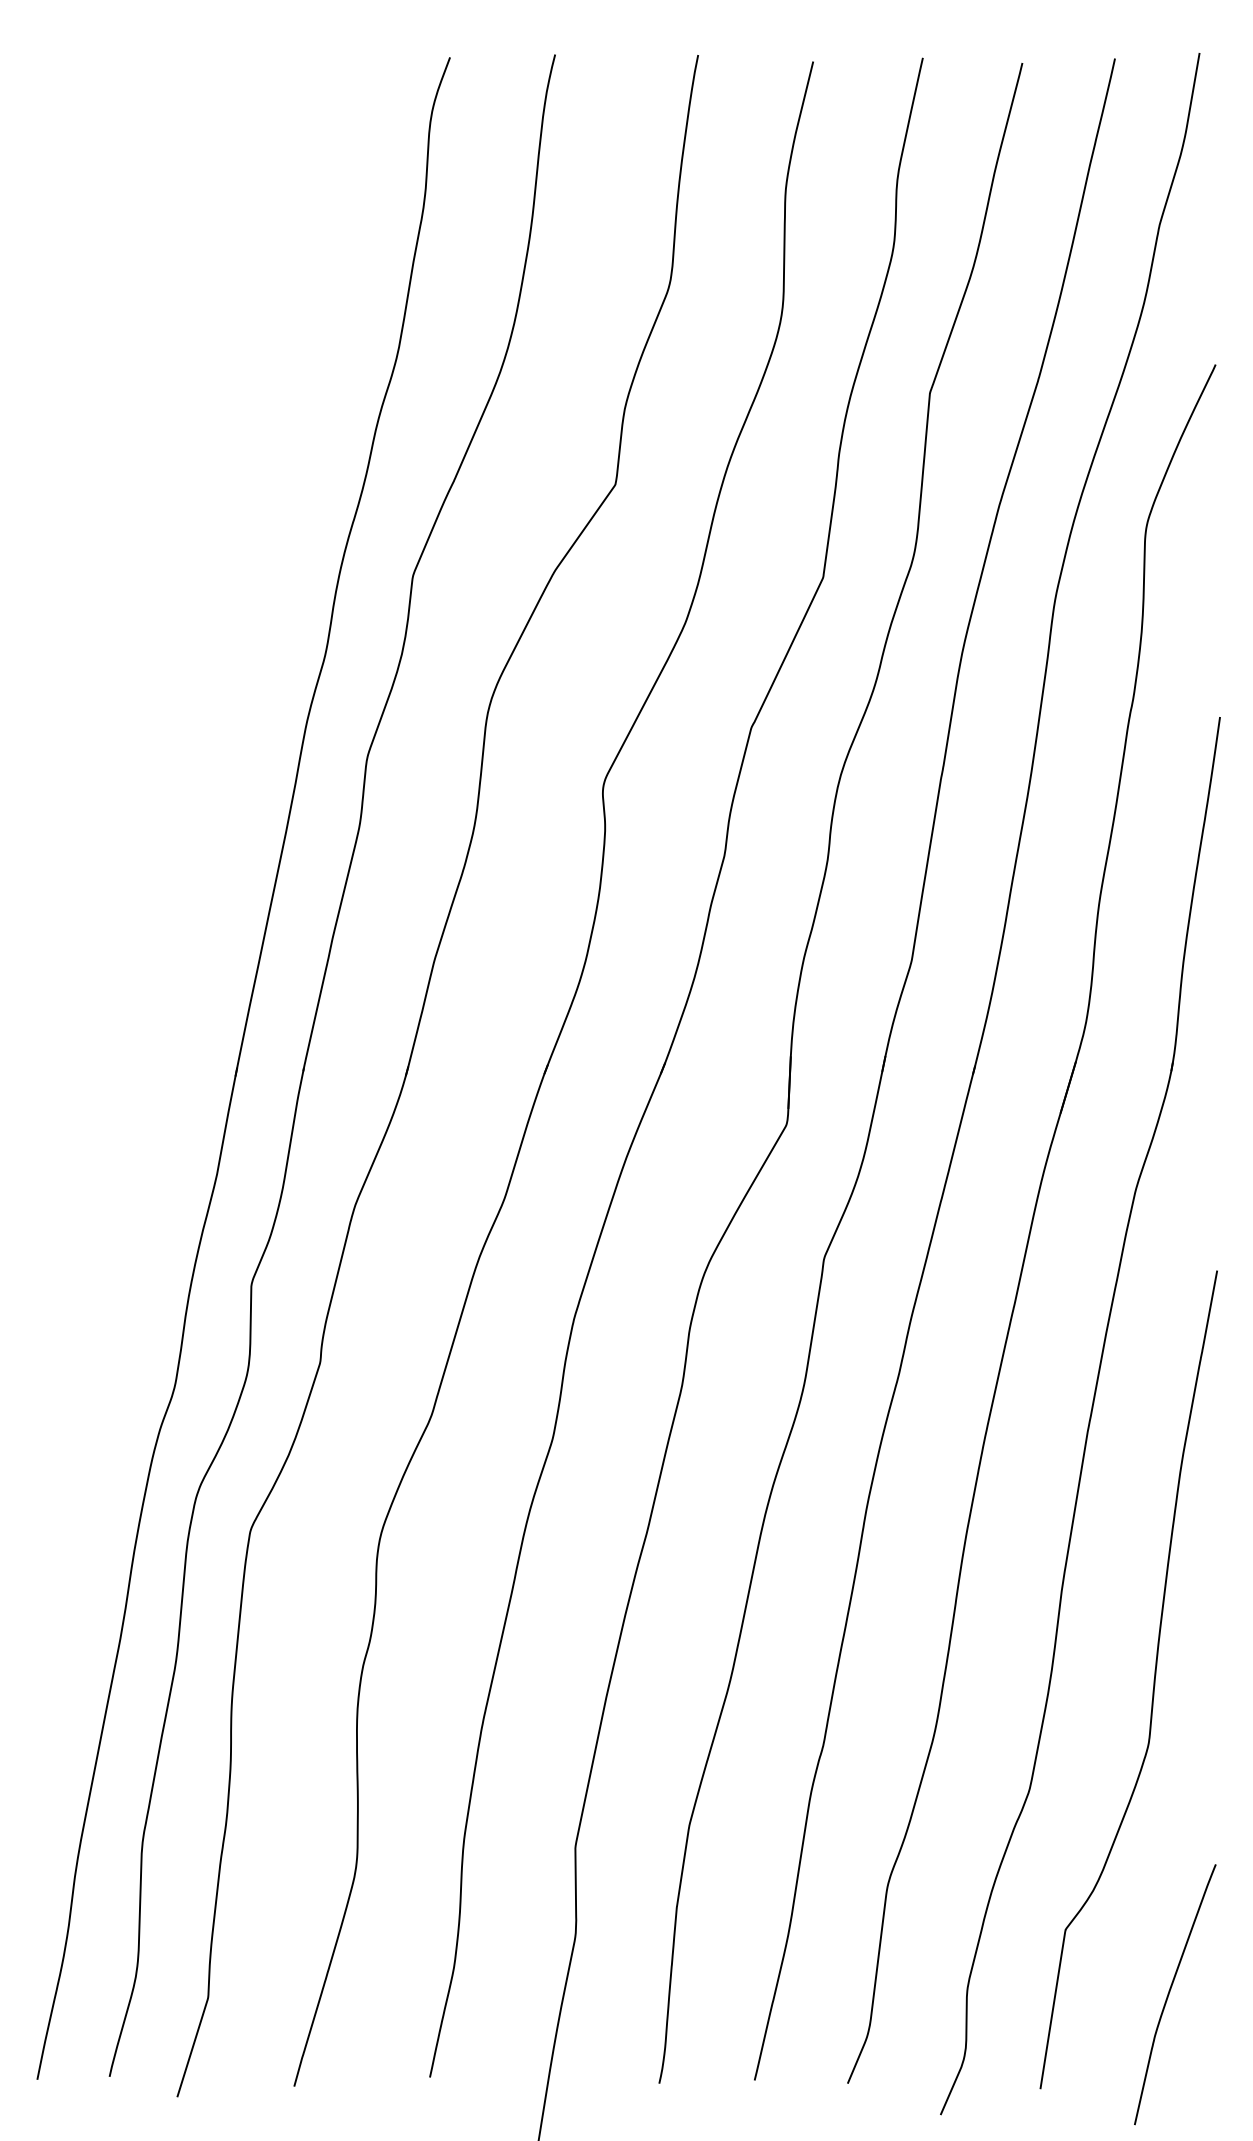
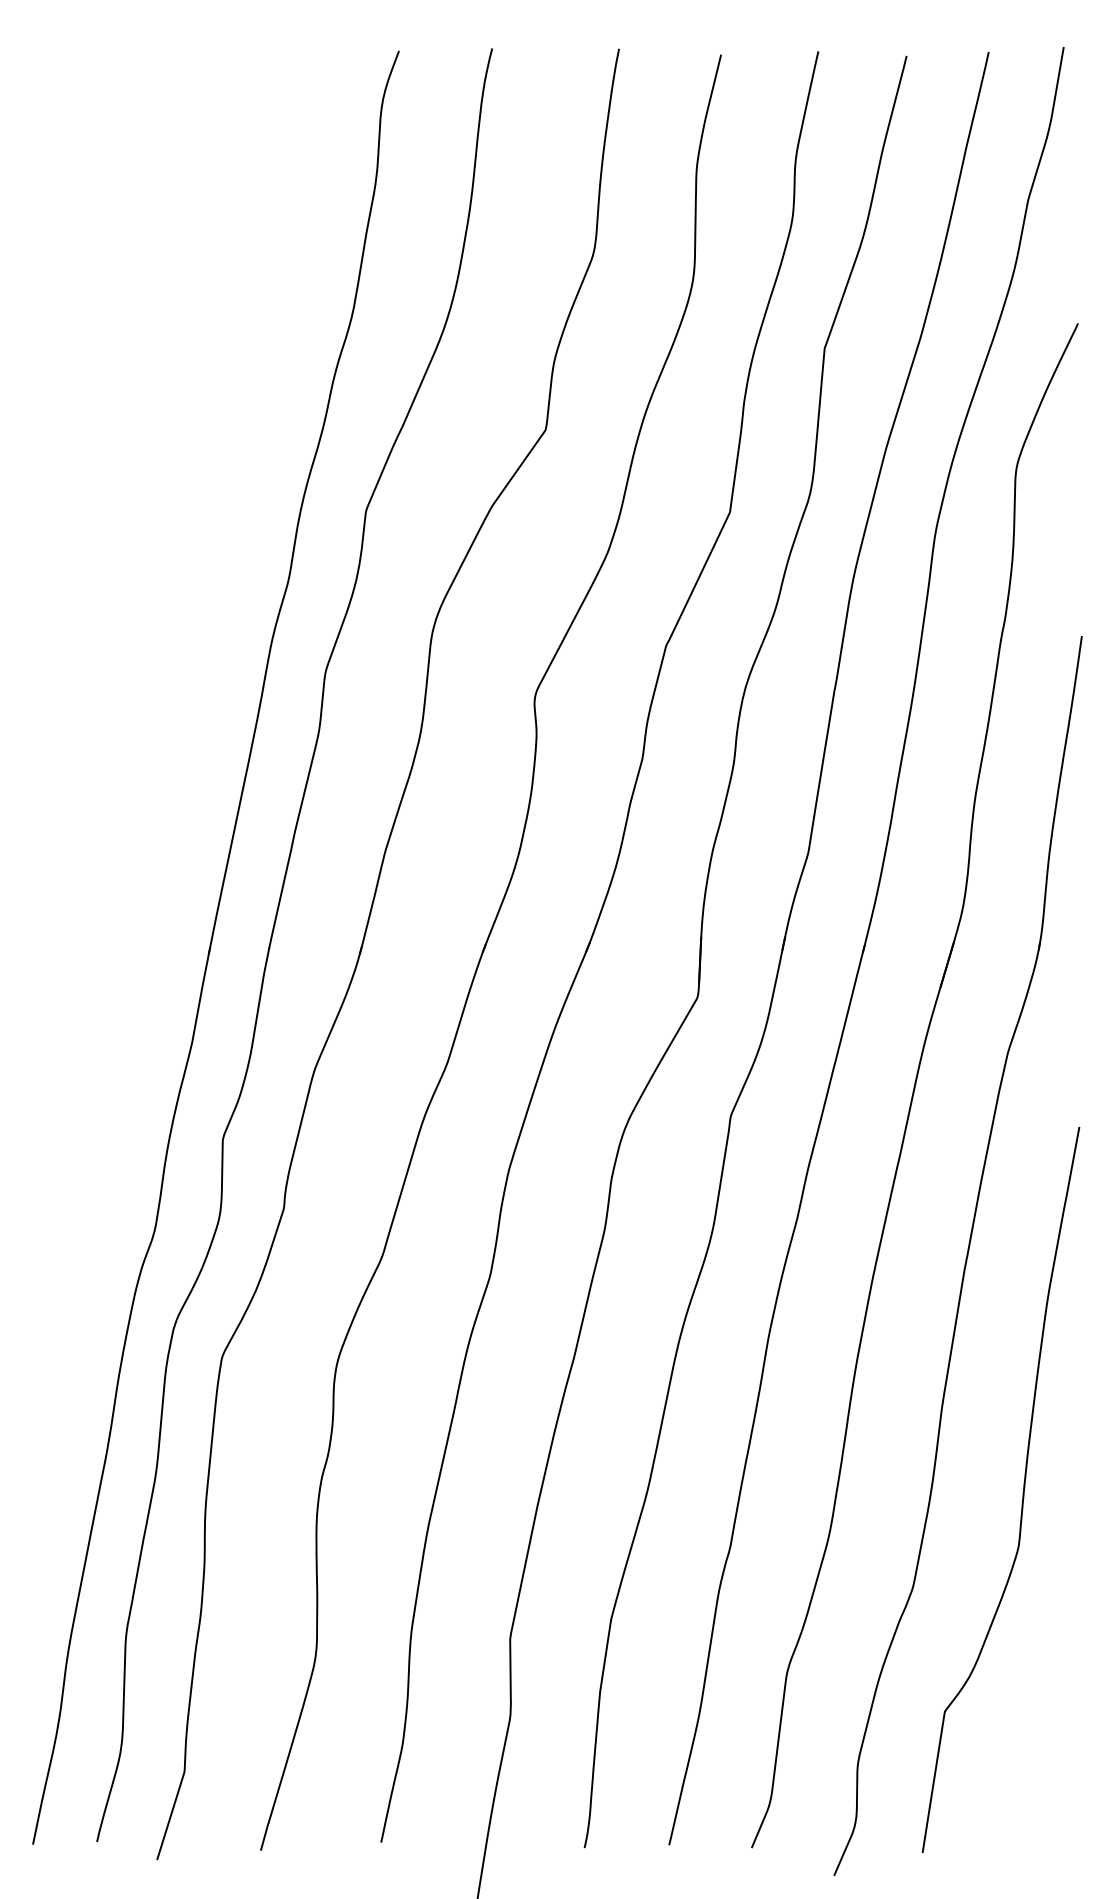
curve: (1170, 1992) -> (1037, 1767), removed

